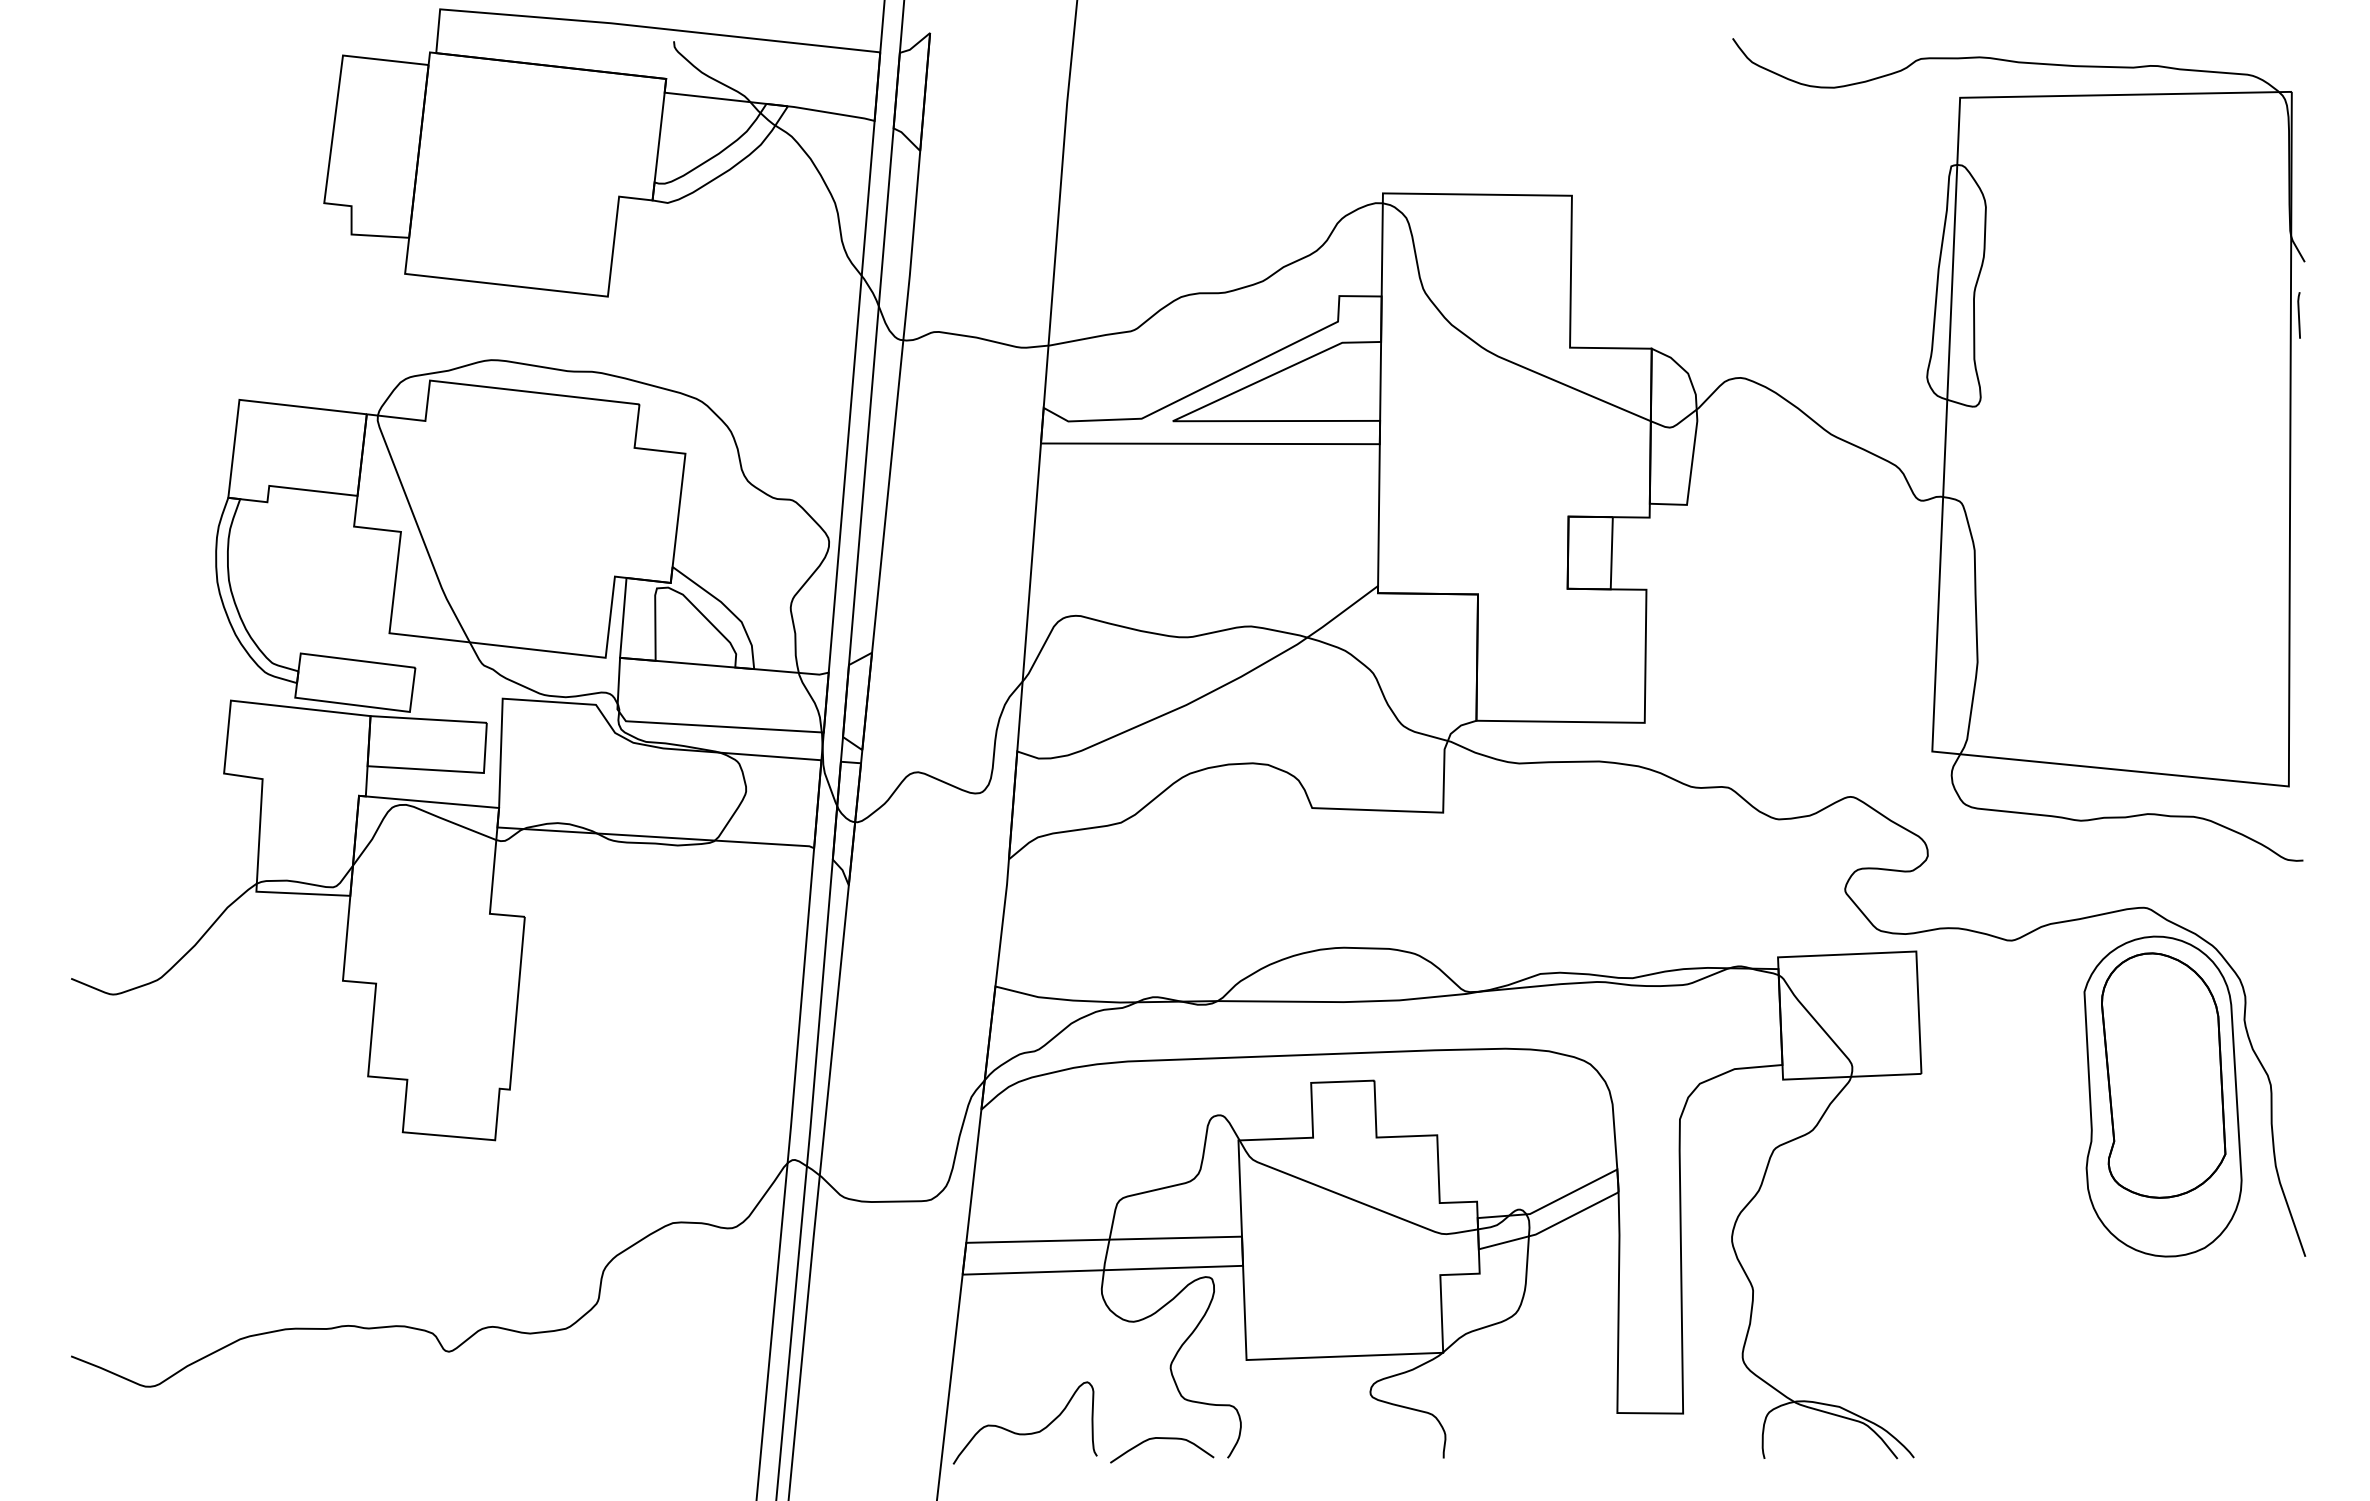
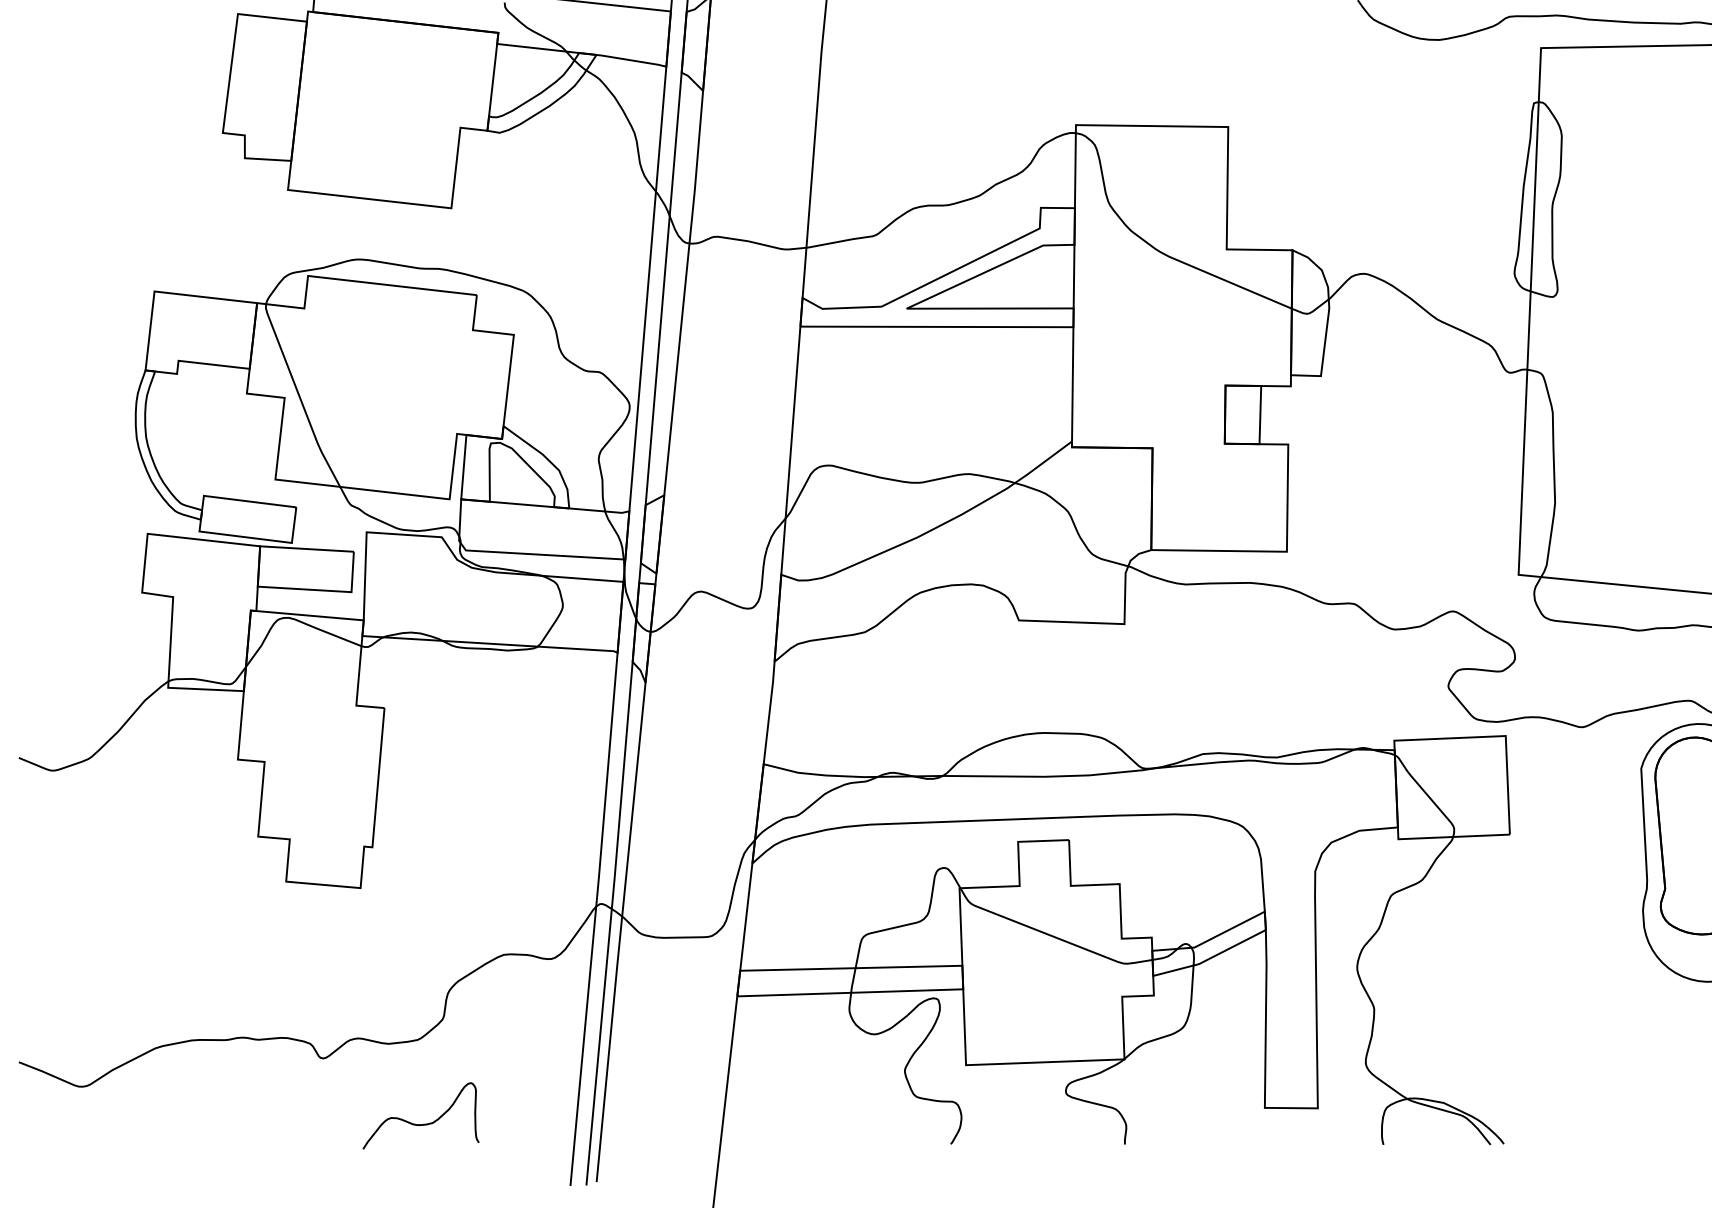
curve: (1024, 1433) -> (420, 1124), moved
curve: (1163, 1439) -> (899, 1129), removed

